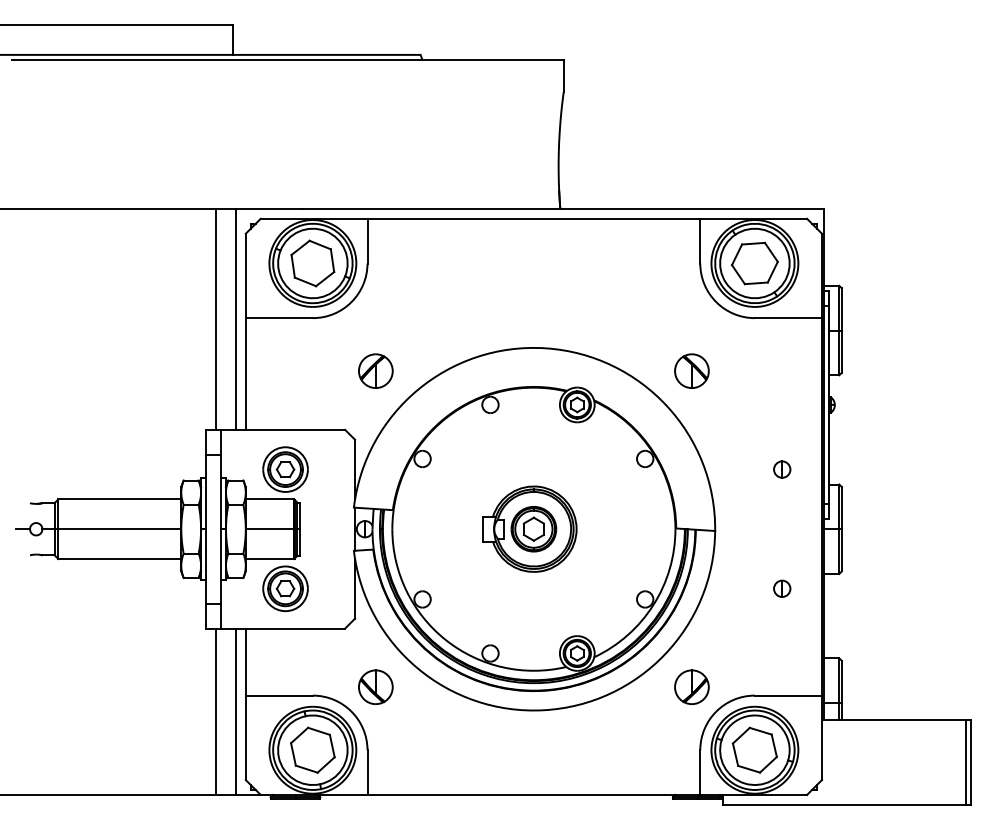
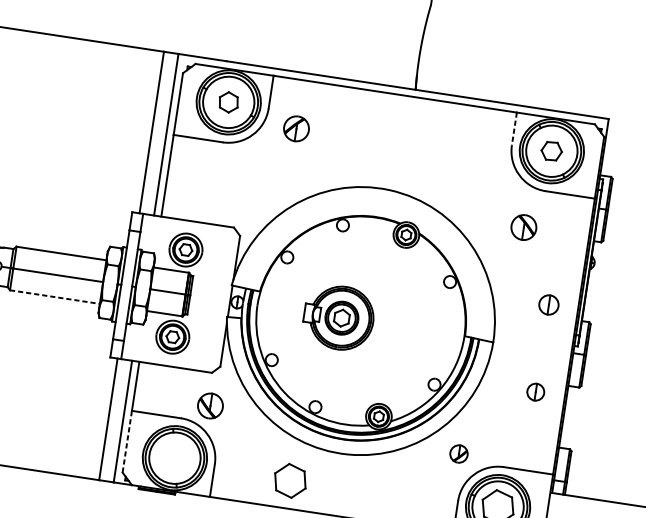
line: (700, 241) -> (514, 129), solid -> dashed
part: (312, 263) -> (228, 102), size x0.6
part: (754, 263) -> (551, 151), size x0.6
part: (375, 370) -> (296, 128), moved
part: (691, 370) -> (523, 227), moved
part: (782, 469) -> (549, 304), size x1.6
part: (529, 528) -> (338, 317), moved
line: (120, 559) -> (55, 297), solid -> dashed
part: (782, 588) -> (536, 391), size x1.4
part: (375, 686) -> (210, 405), moved
part: (691, 686) -> (458, 453), size x0.7
line: (245, 737) -> (127, 441), solid -> dashed
part: (312, 749) -> (290, 480), moved

